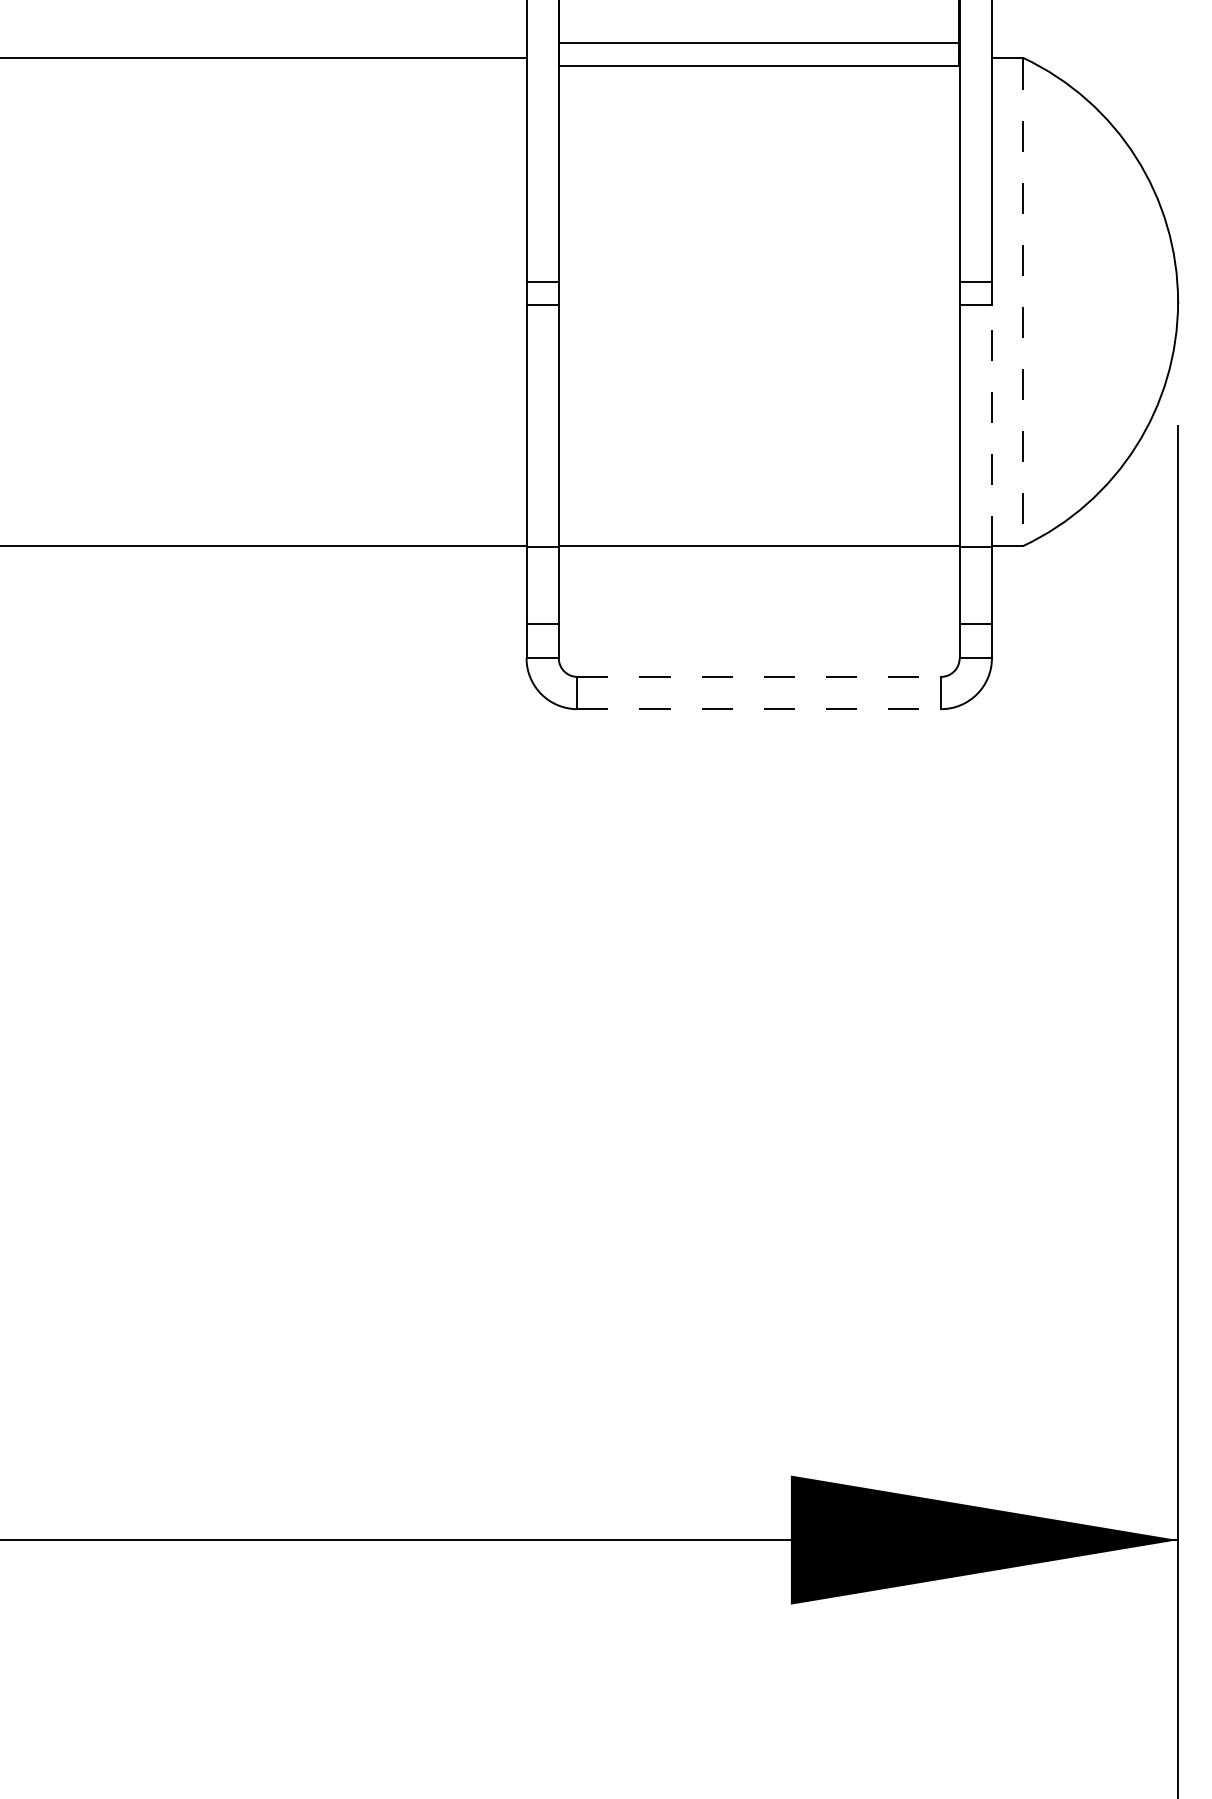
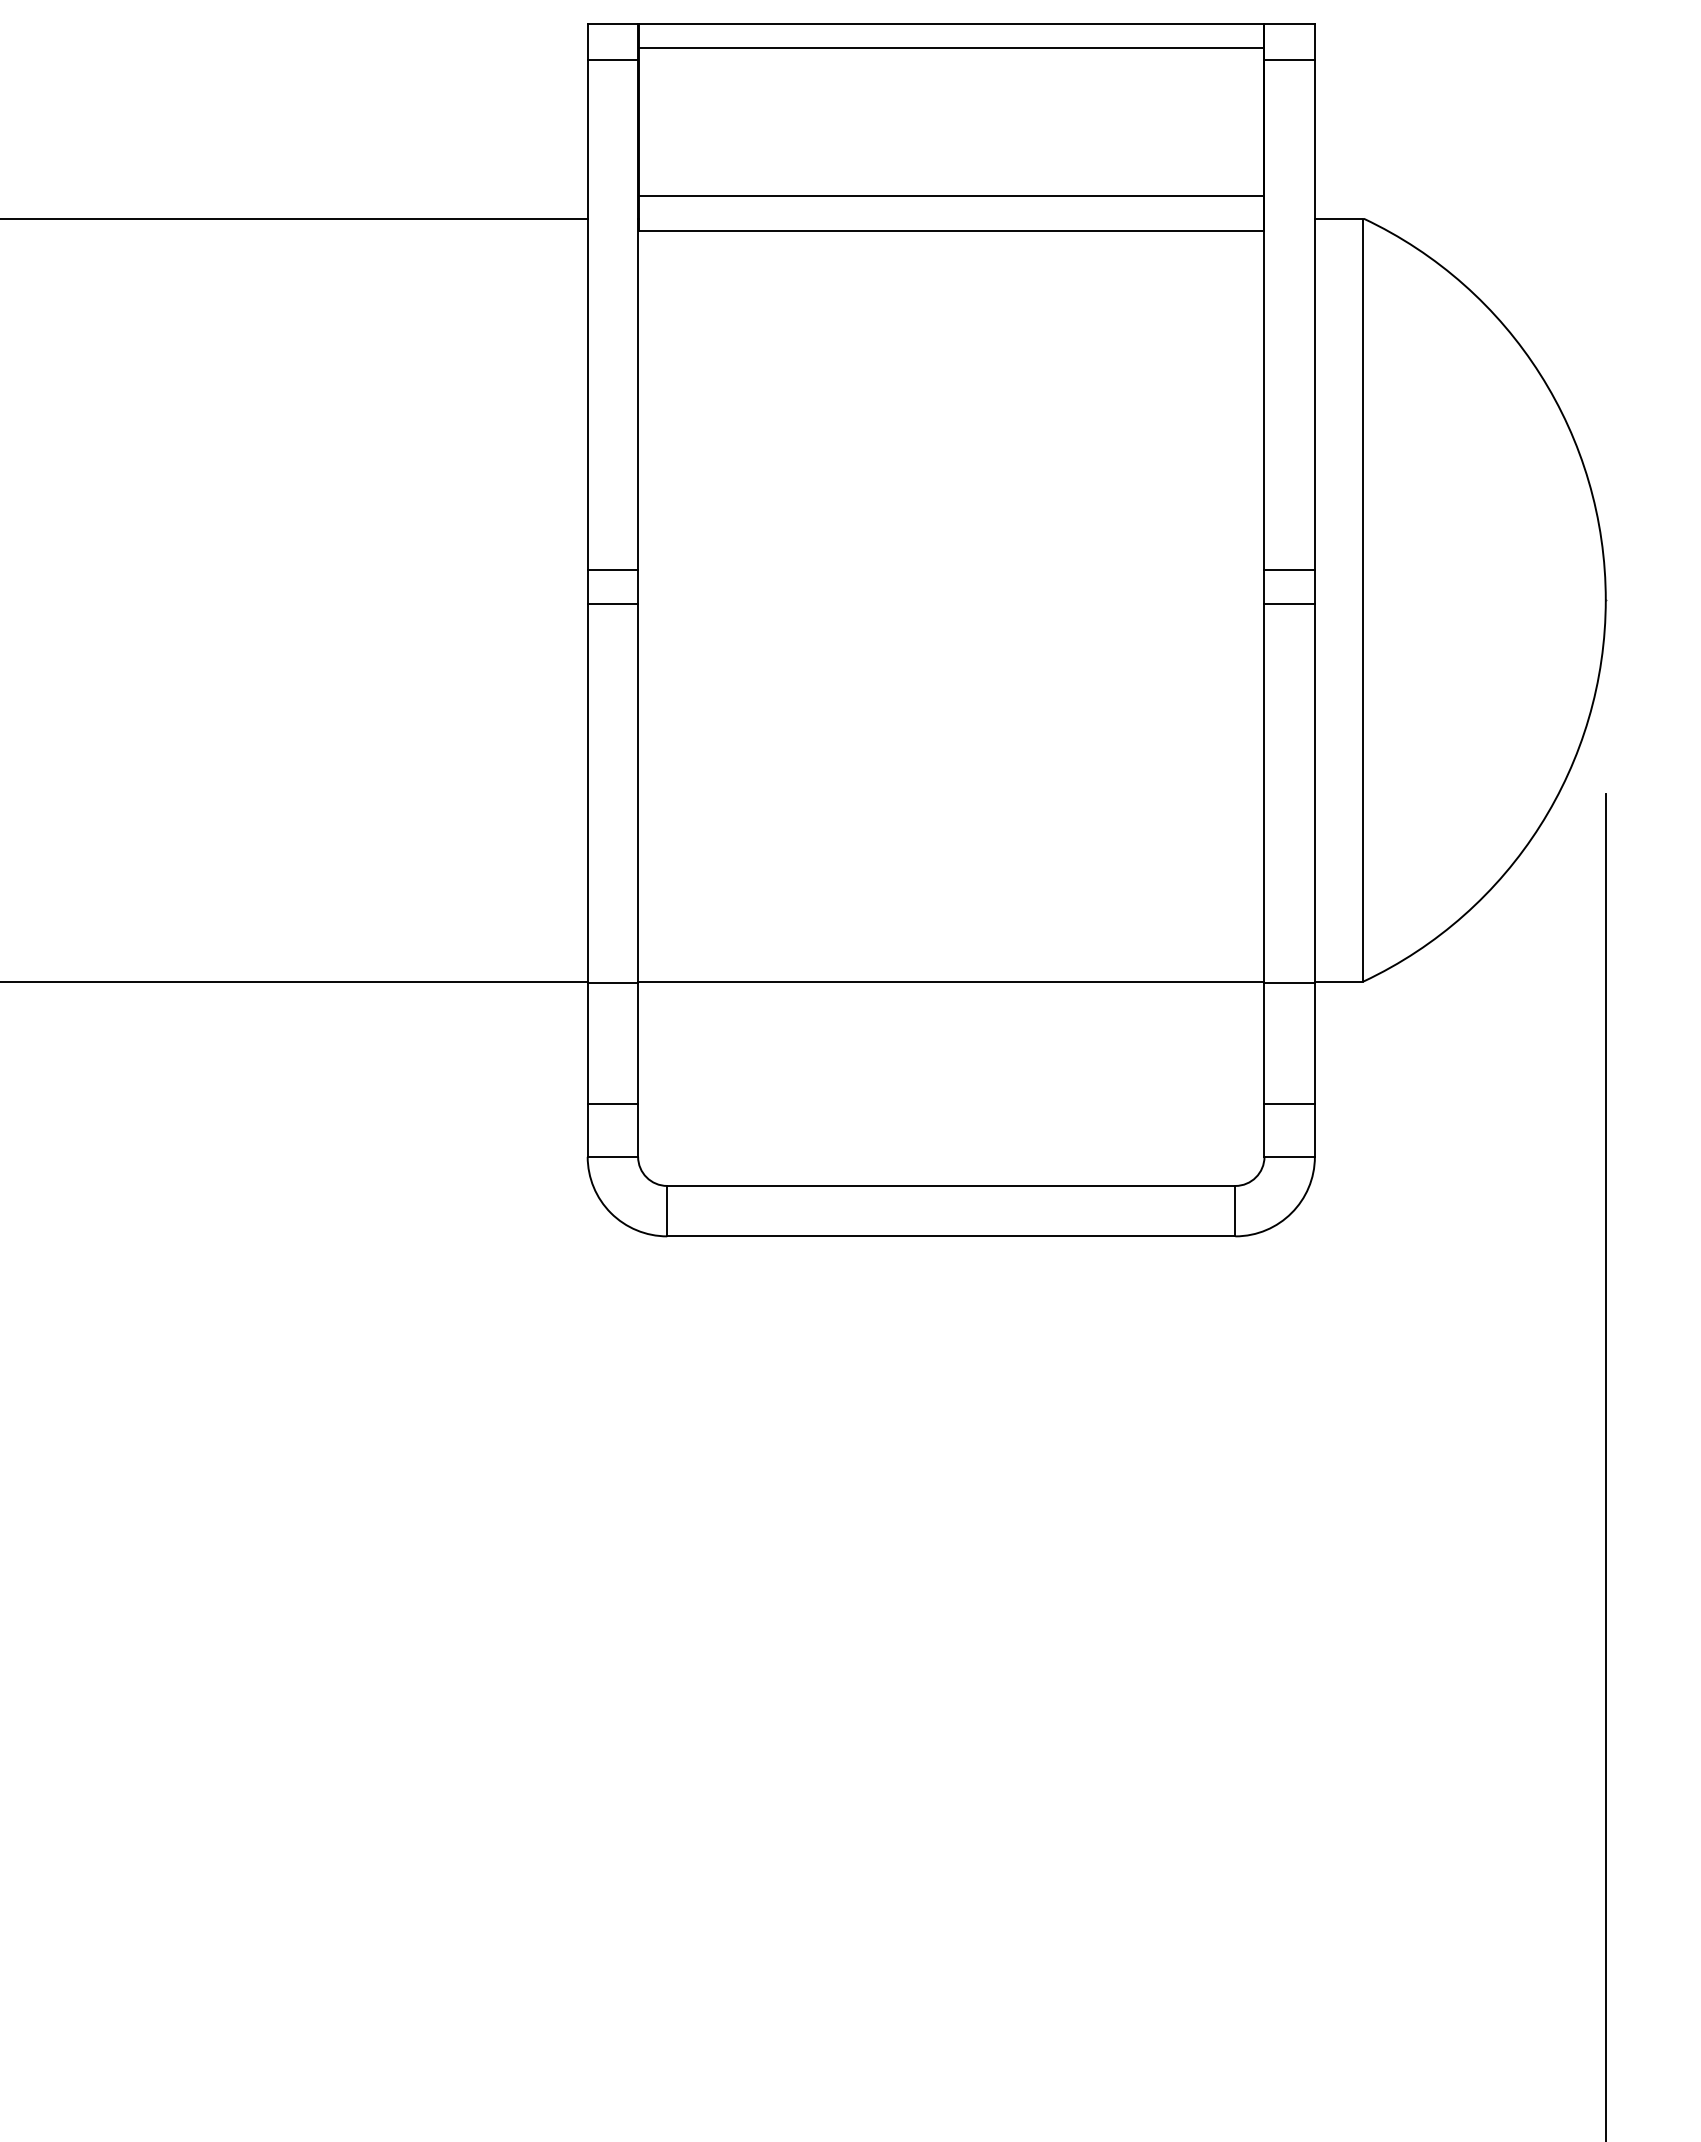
line: (1022, 302) -> (1362, 600), dashed -> solid
line: (991, 425) -> (1314, 793), dashed -> solid
line: (759, 676) -> (951, 1185), dashed -> solid
line: (759, 709) -> (951, 1236), dashed -> solid

